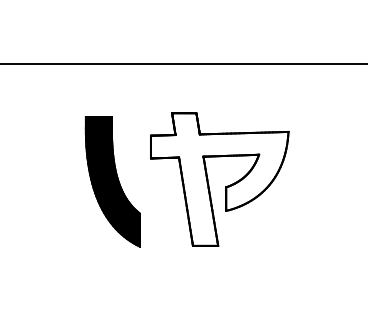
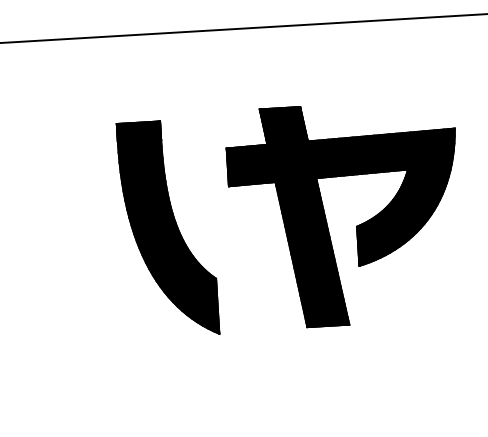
fill: (219, 179) -> (344, 214), added

